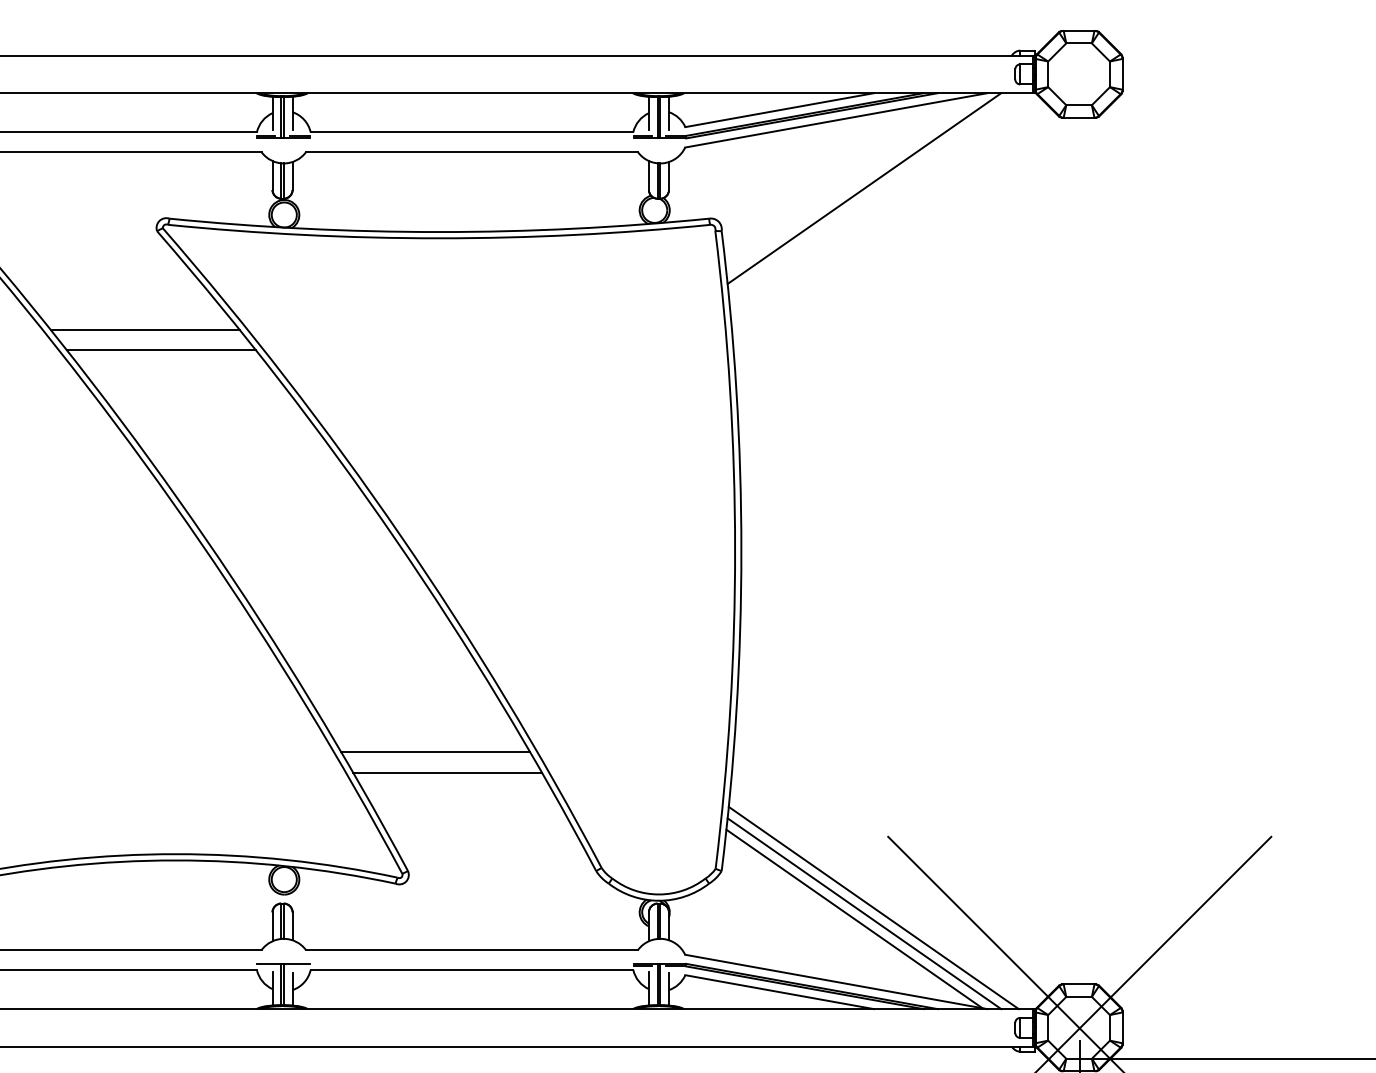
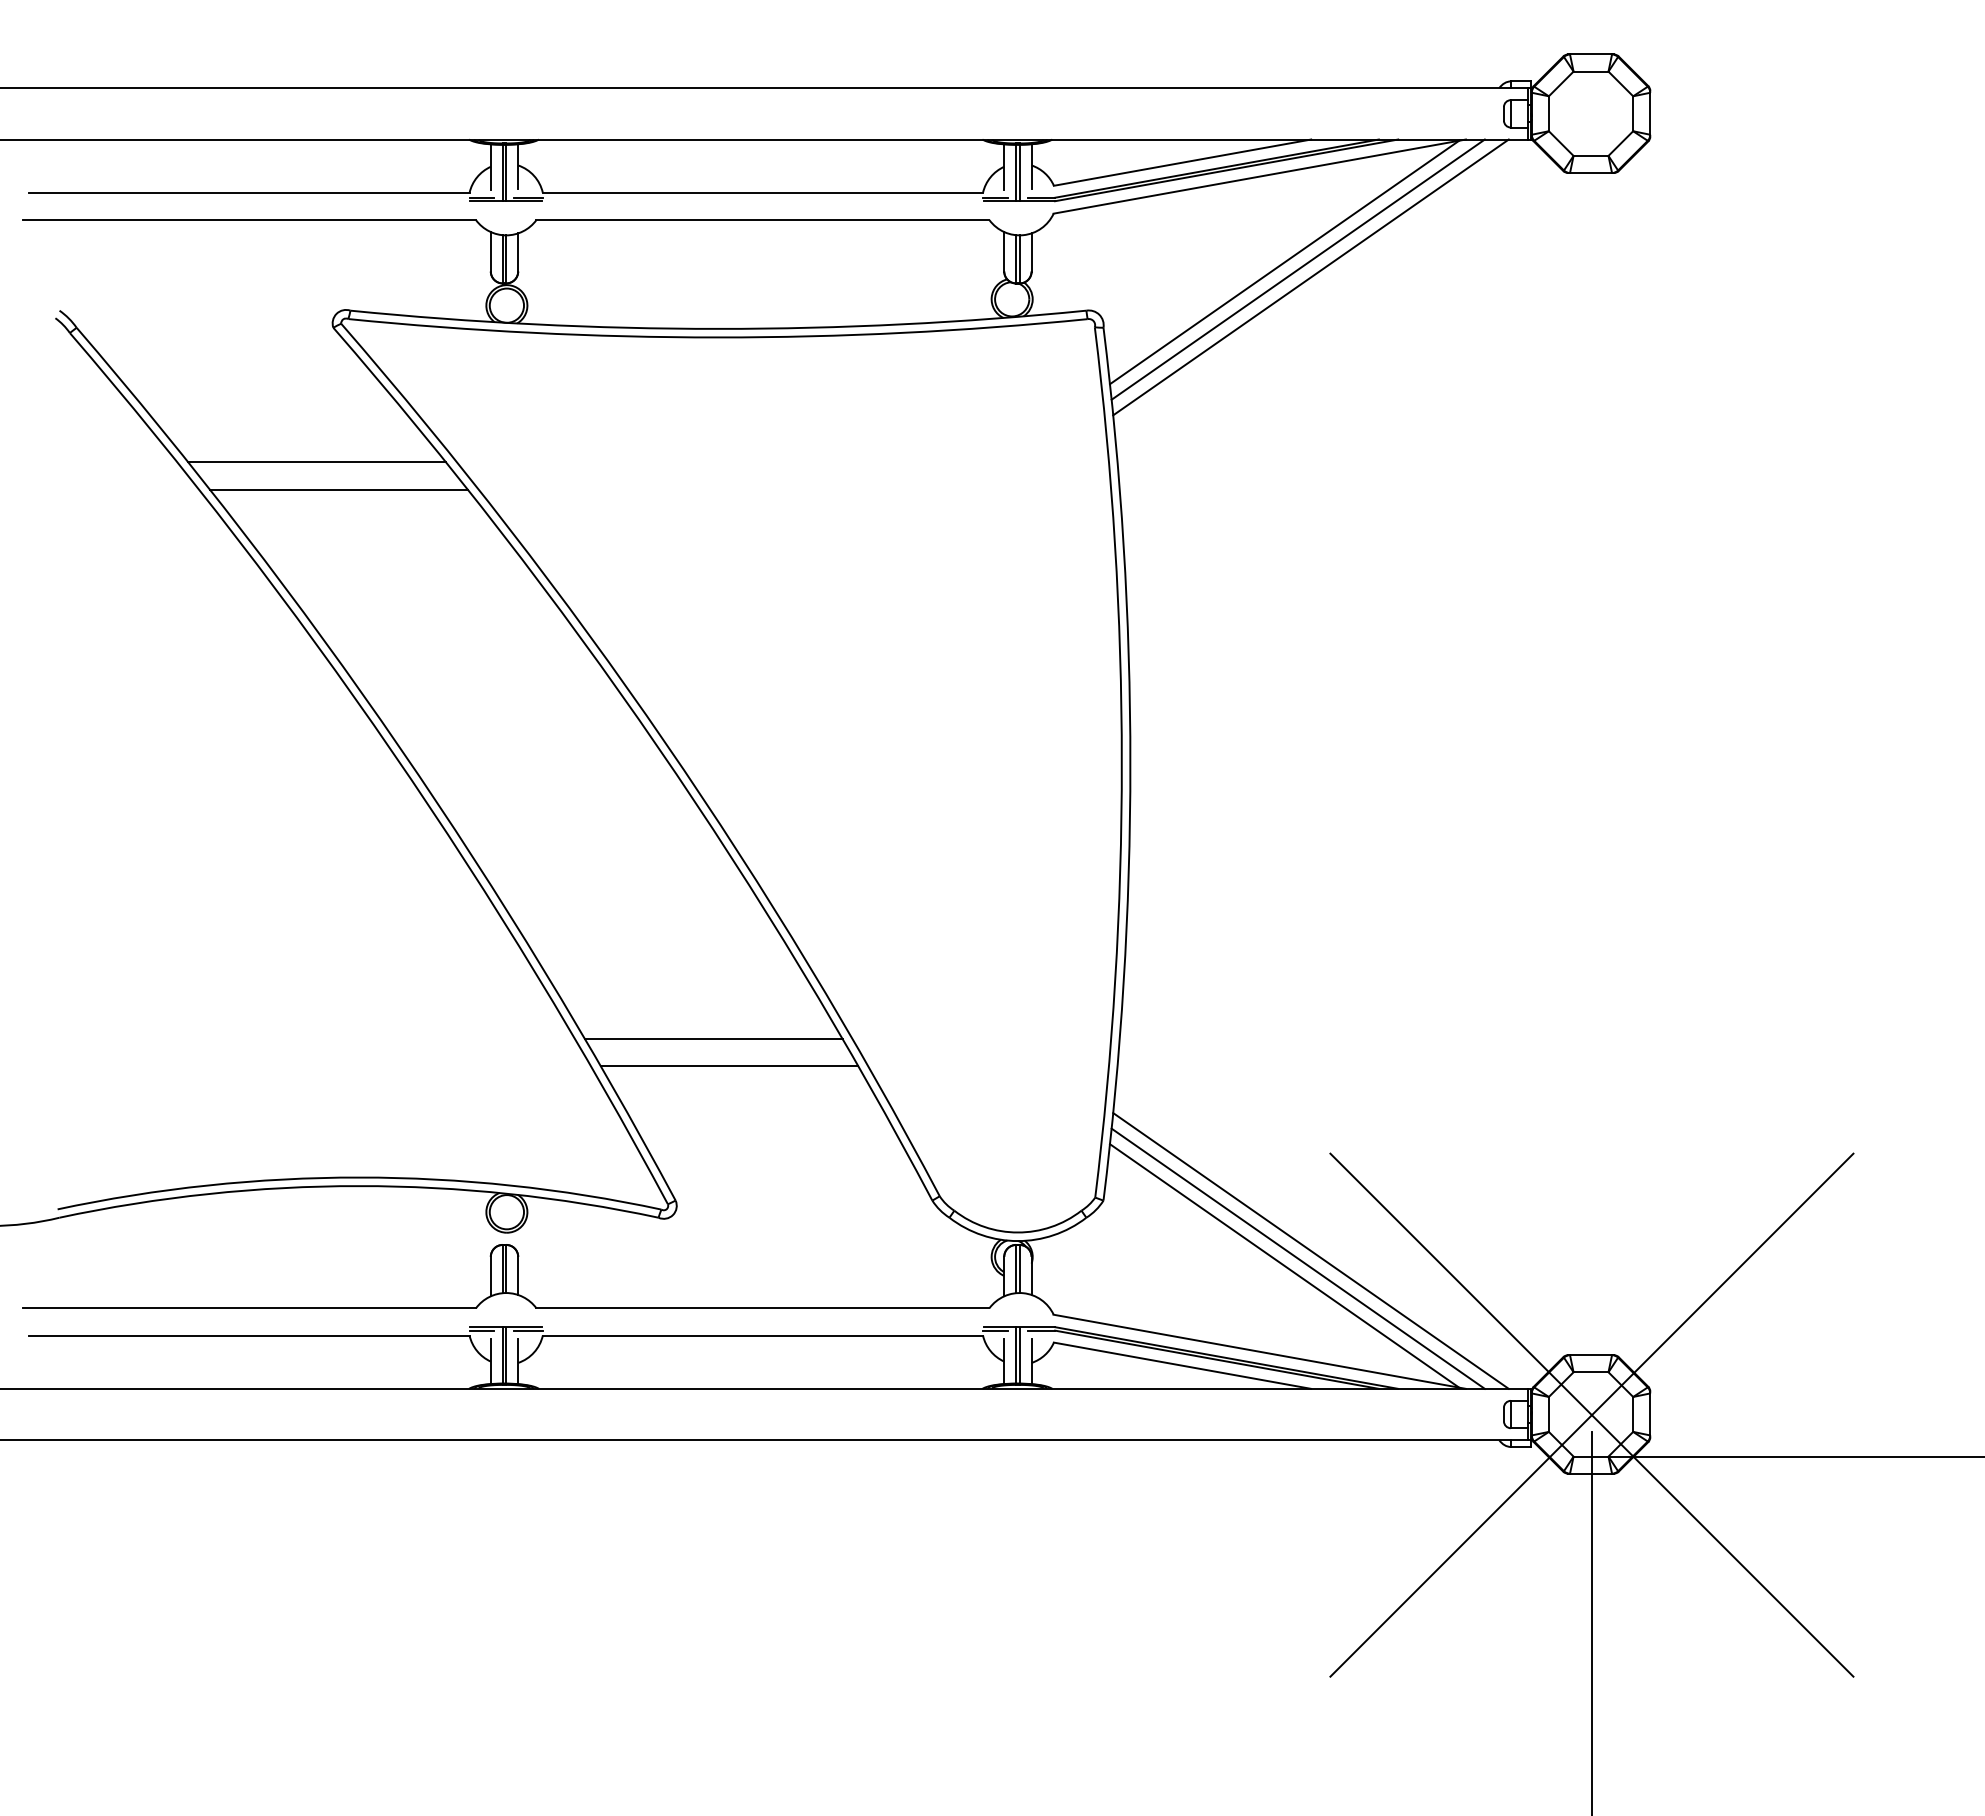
line: (854, 183) -> (1284, 262), added
line: (873, 194) -> (1310, 277), added
line: (265, 966) -> (481, 1330), added
line: (300, 966) -> (528, 1330), added

